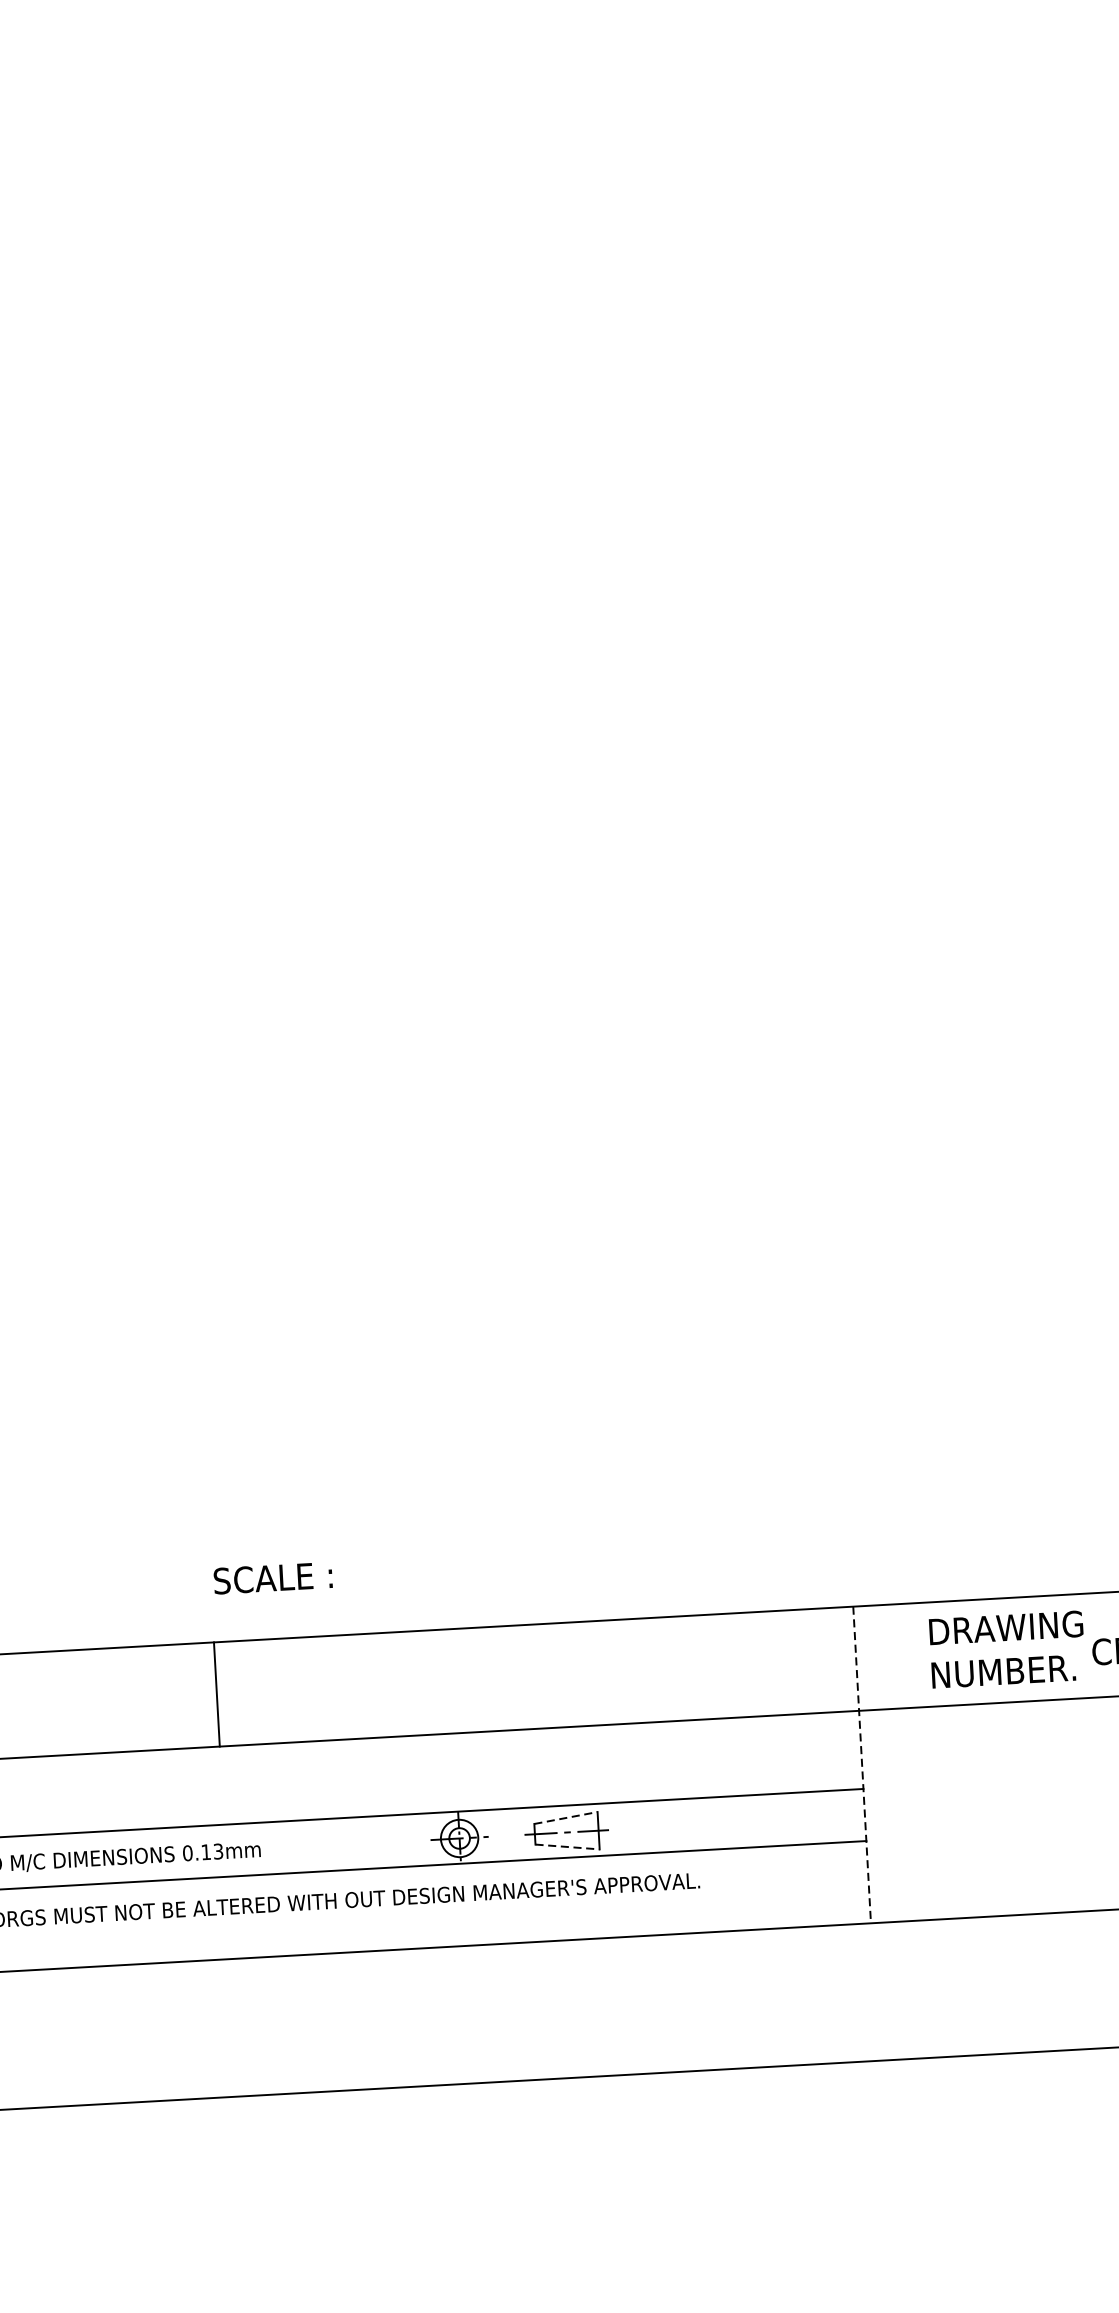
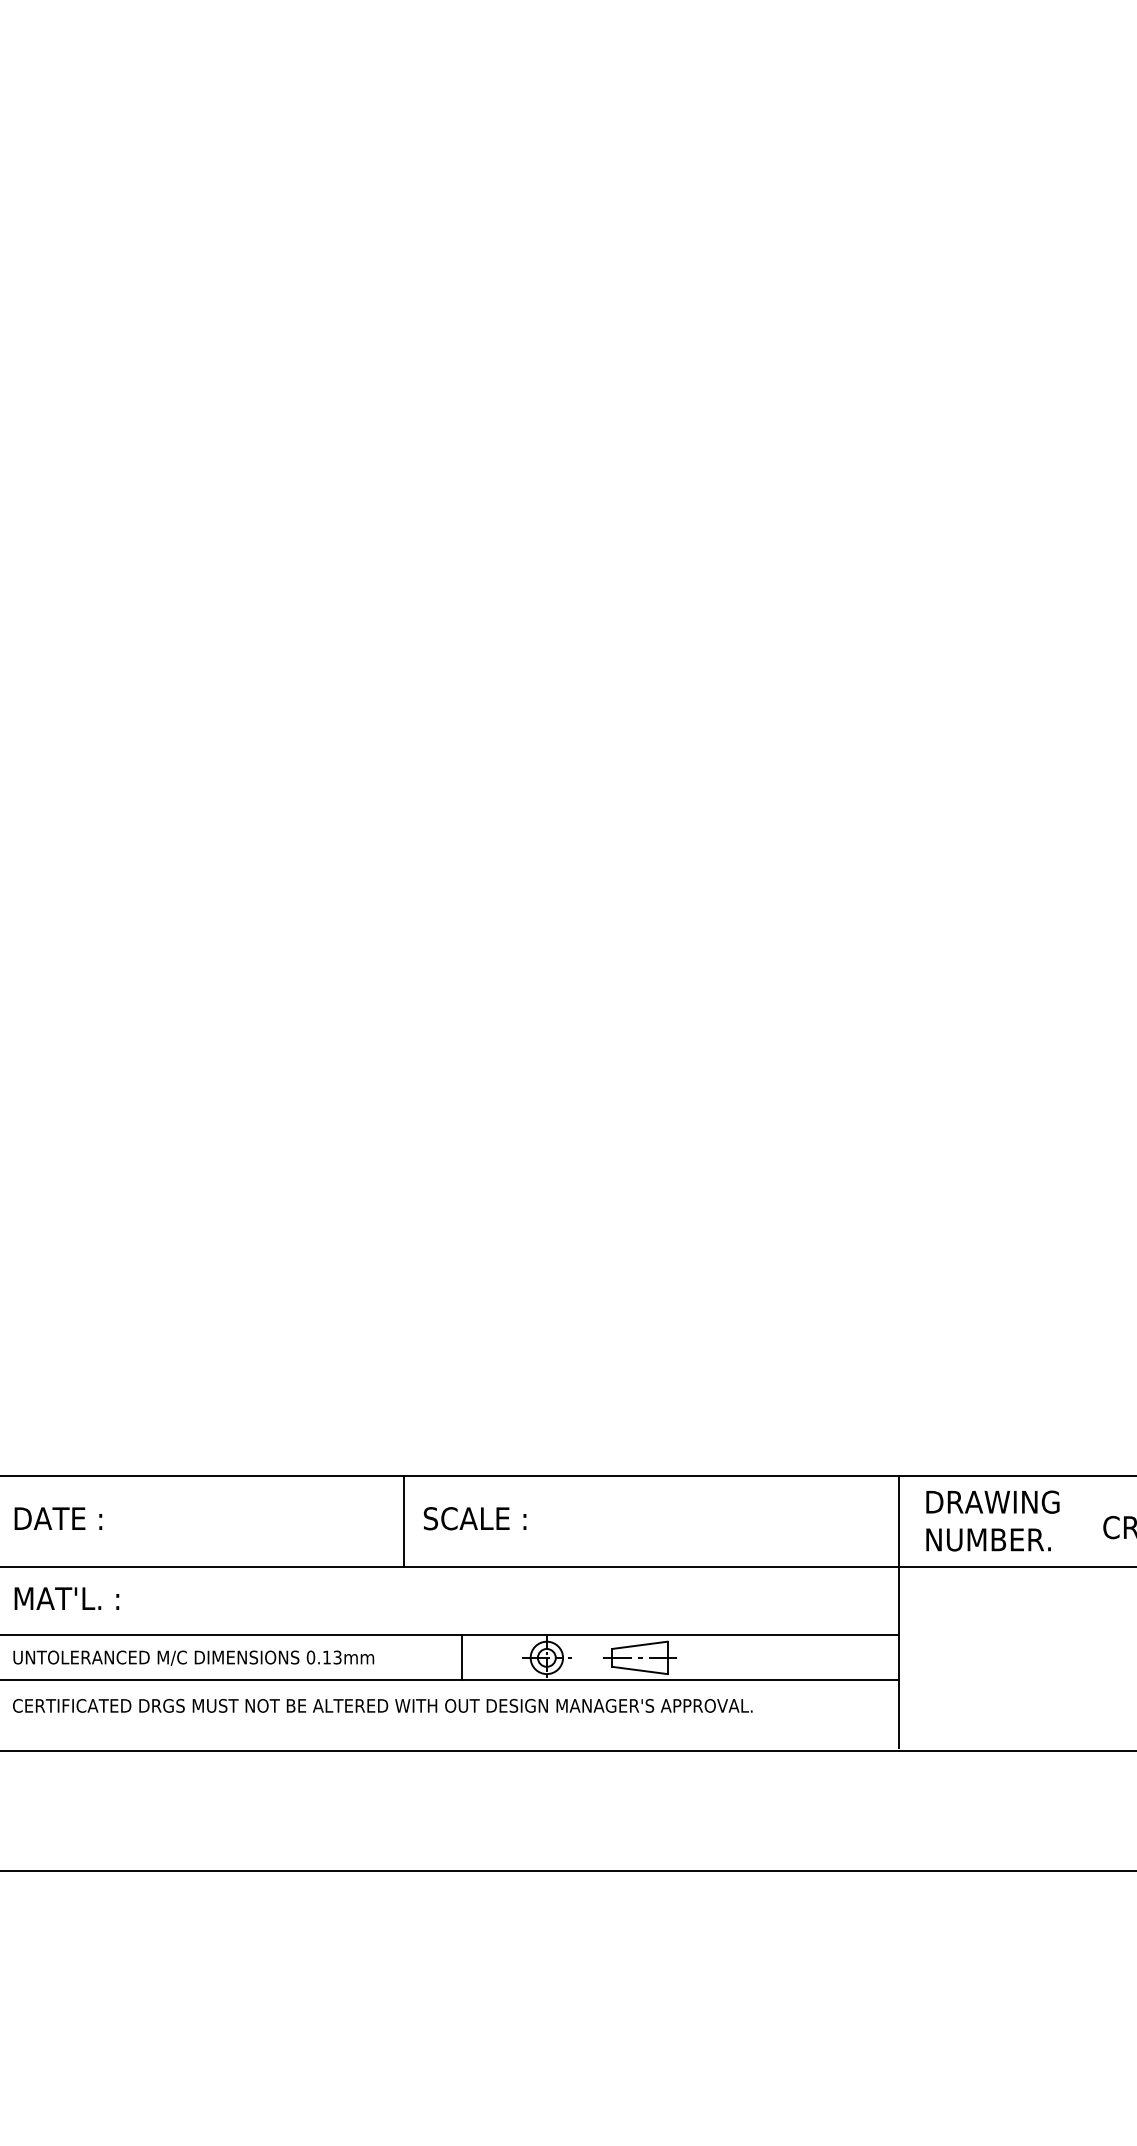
text: (272, 1578) -> (474, 1518), moved
text: (1006, 1649) -> (992, 1520), moved
line: (216, 1694) -> (403, 1521), moved
line: (861, 1763) -> (898, 1612), dashed -> solid
line: (565, 1818) -> (639, 1645), dashed -> solid
line: (361, 1842) -> (461, 1656), added
line: (567, 1847) -> (639, 1670), dashed -> solid

